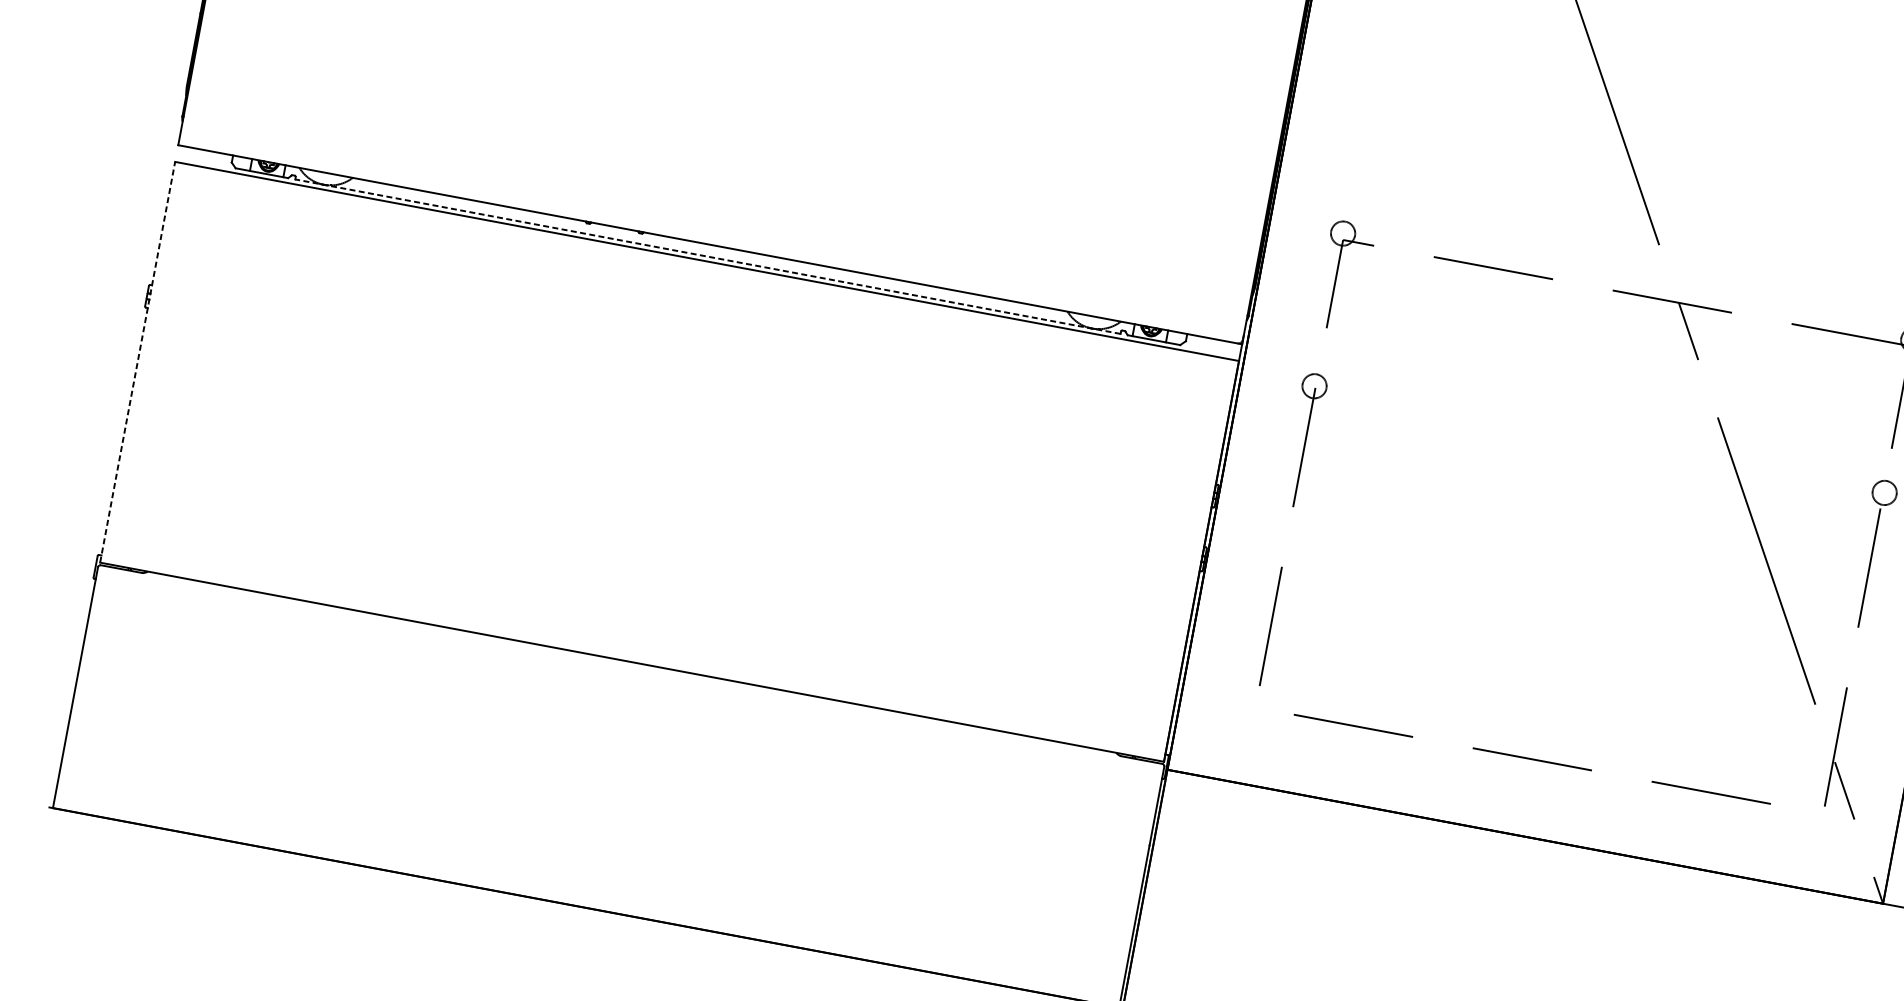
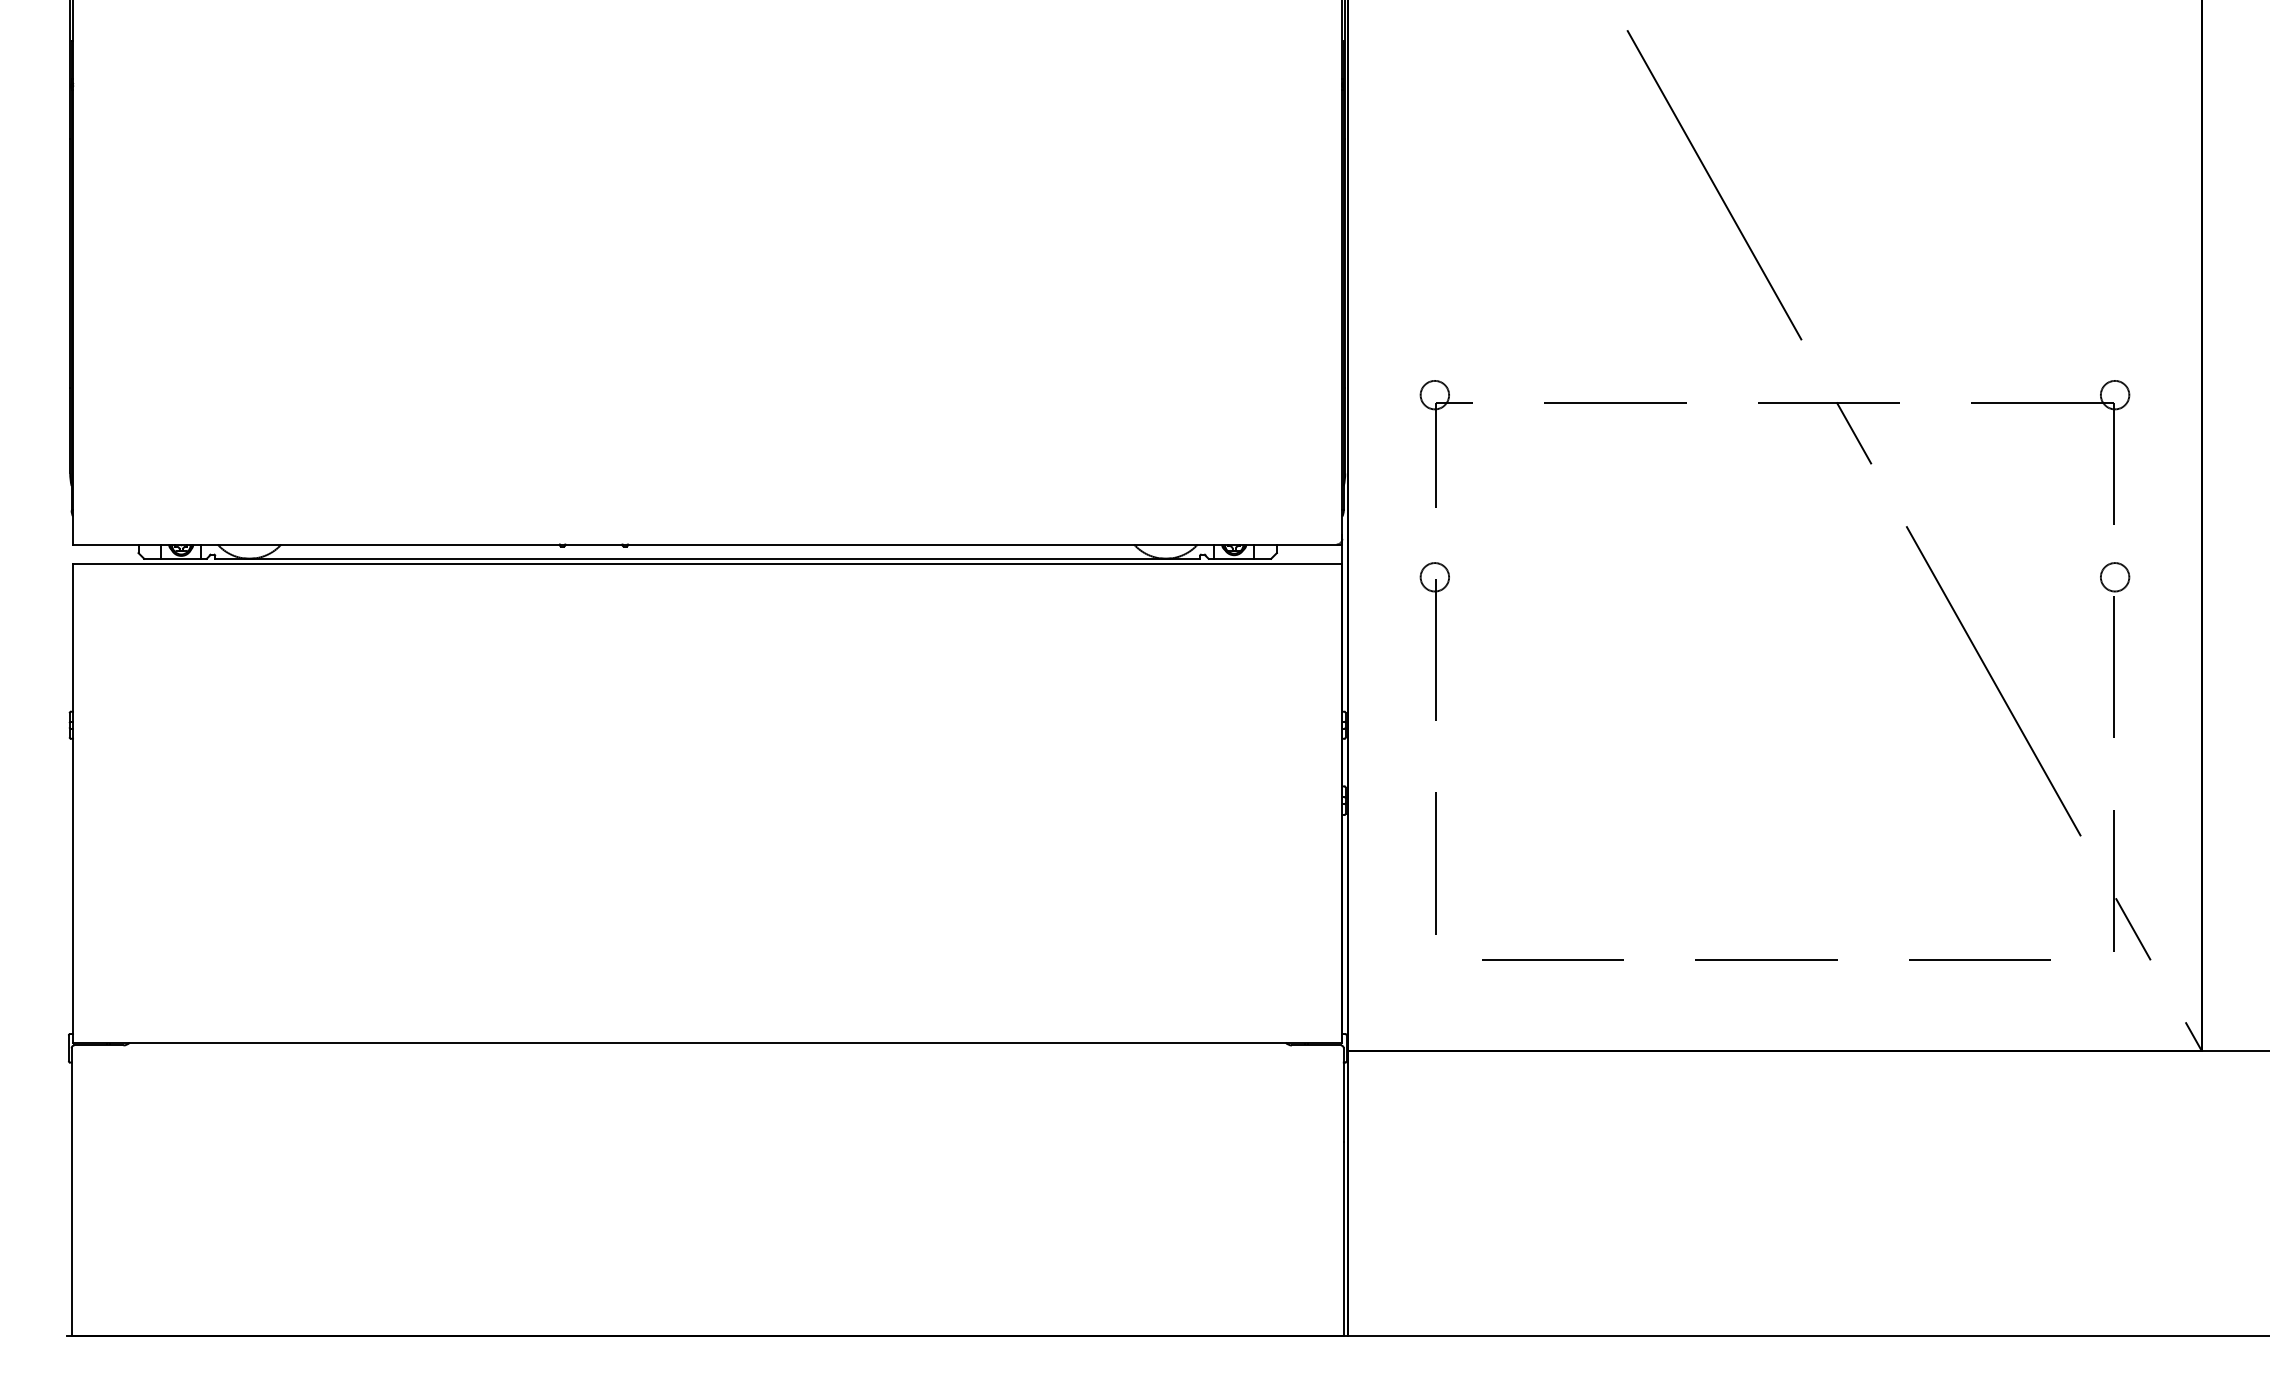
line: (707, 256) -> (707, 558), dashed -> solid
line: (138, 362) -> (73, 803), dashed -> solid

